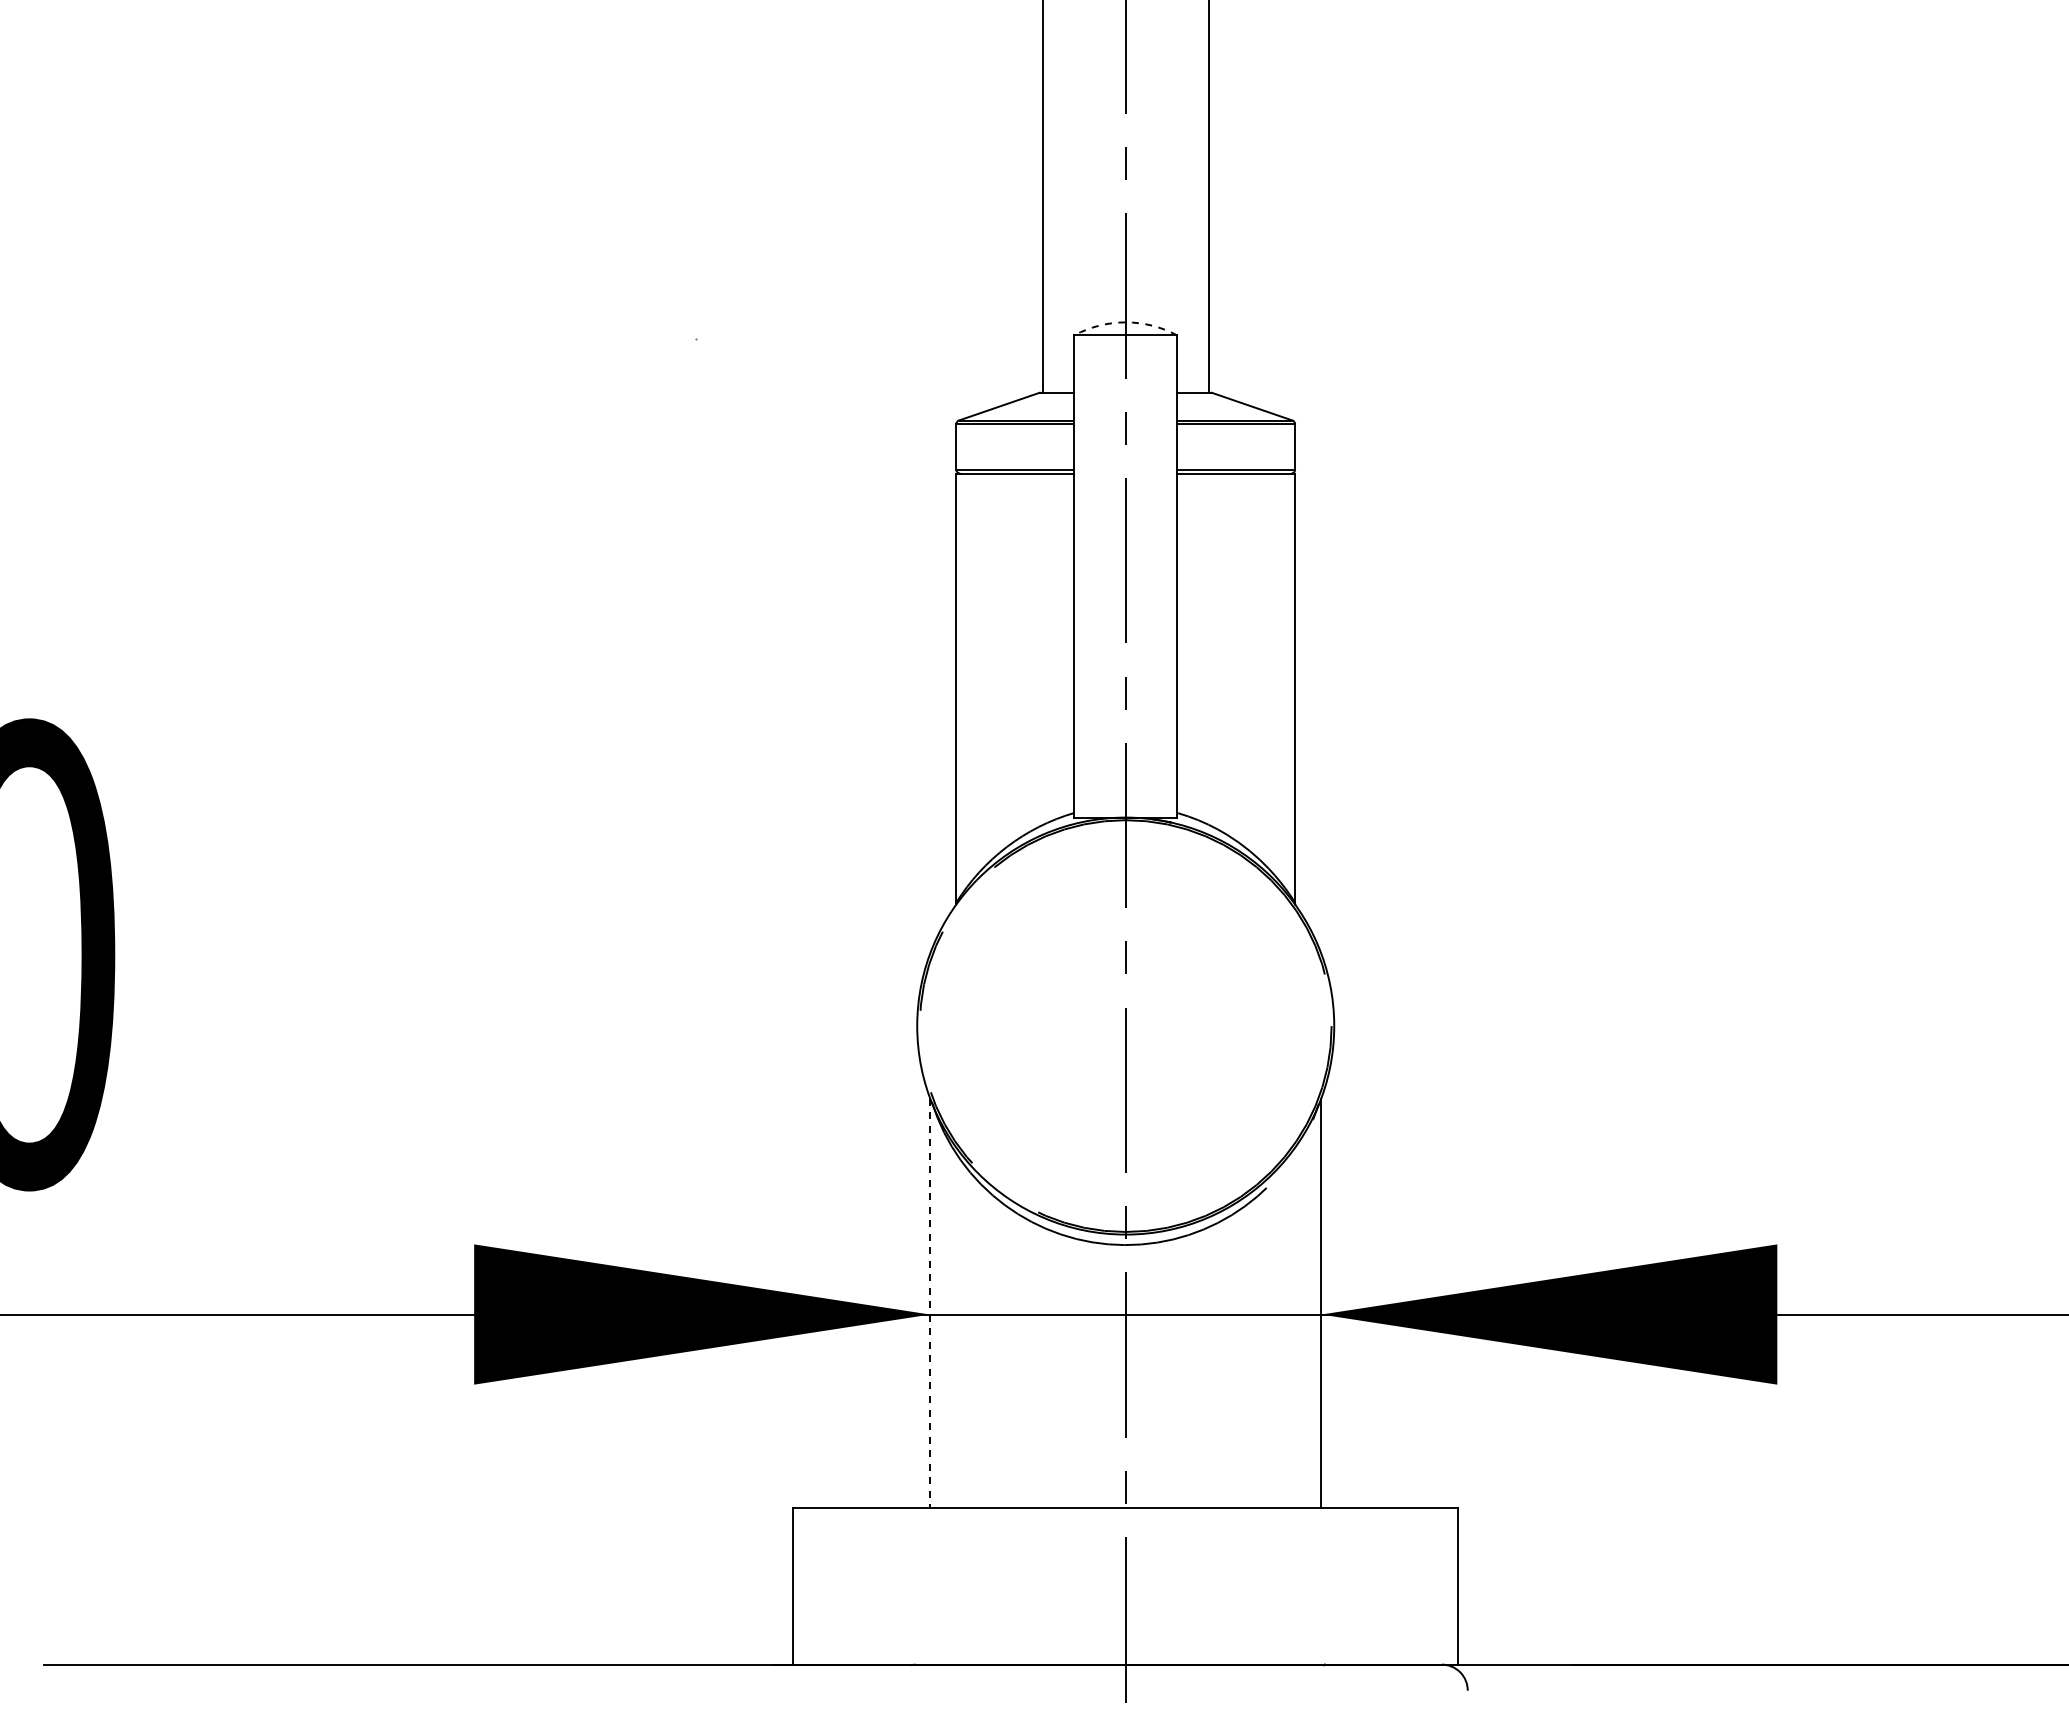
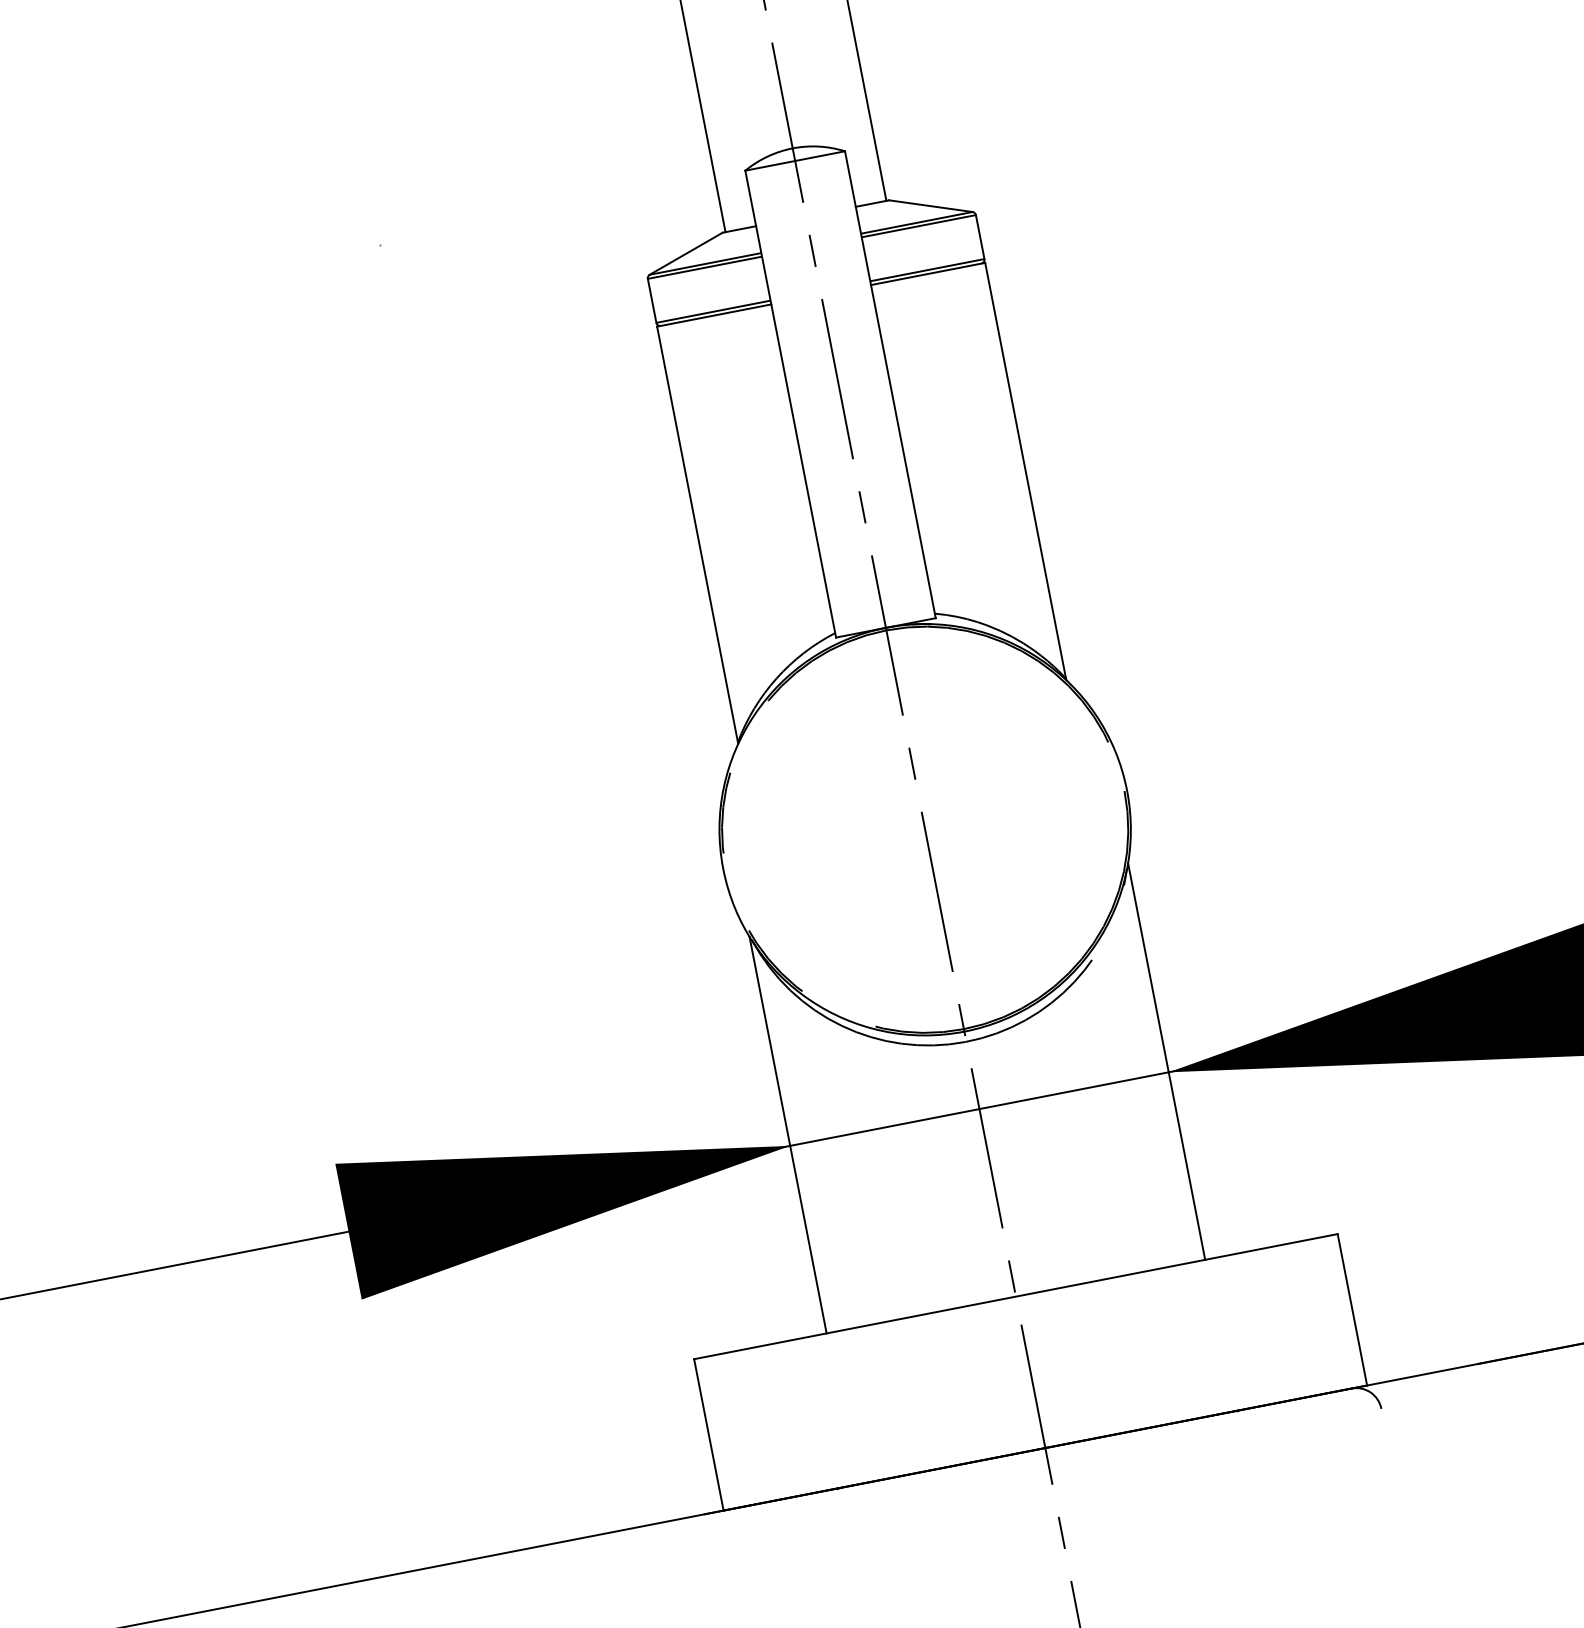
arc: (1125, 322) -> (792, 148), dashed -> solid
line: (930, 1303) -> (788, 1135), dashed -> solid

